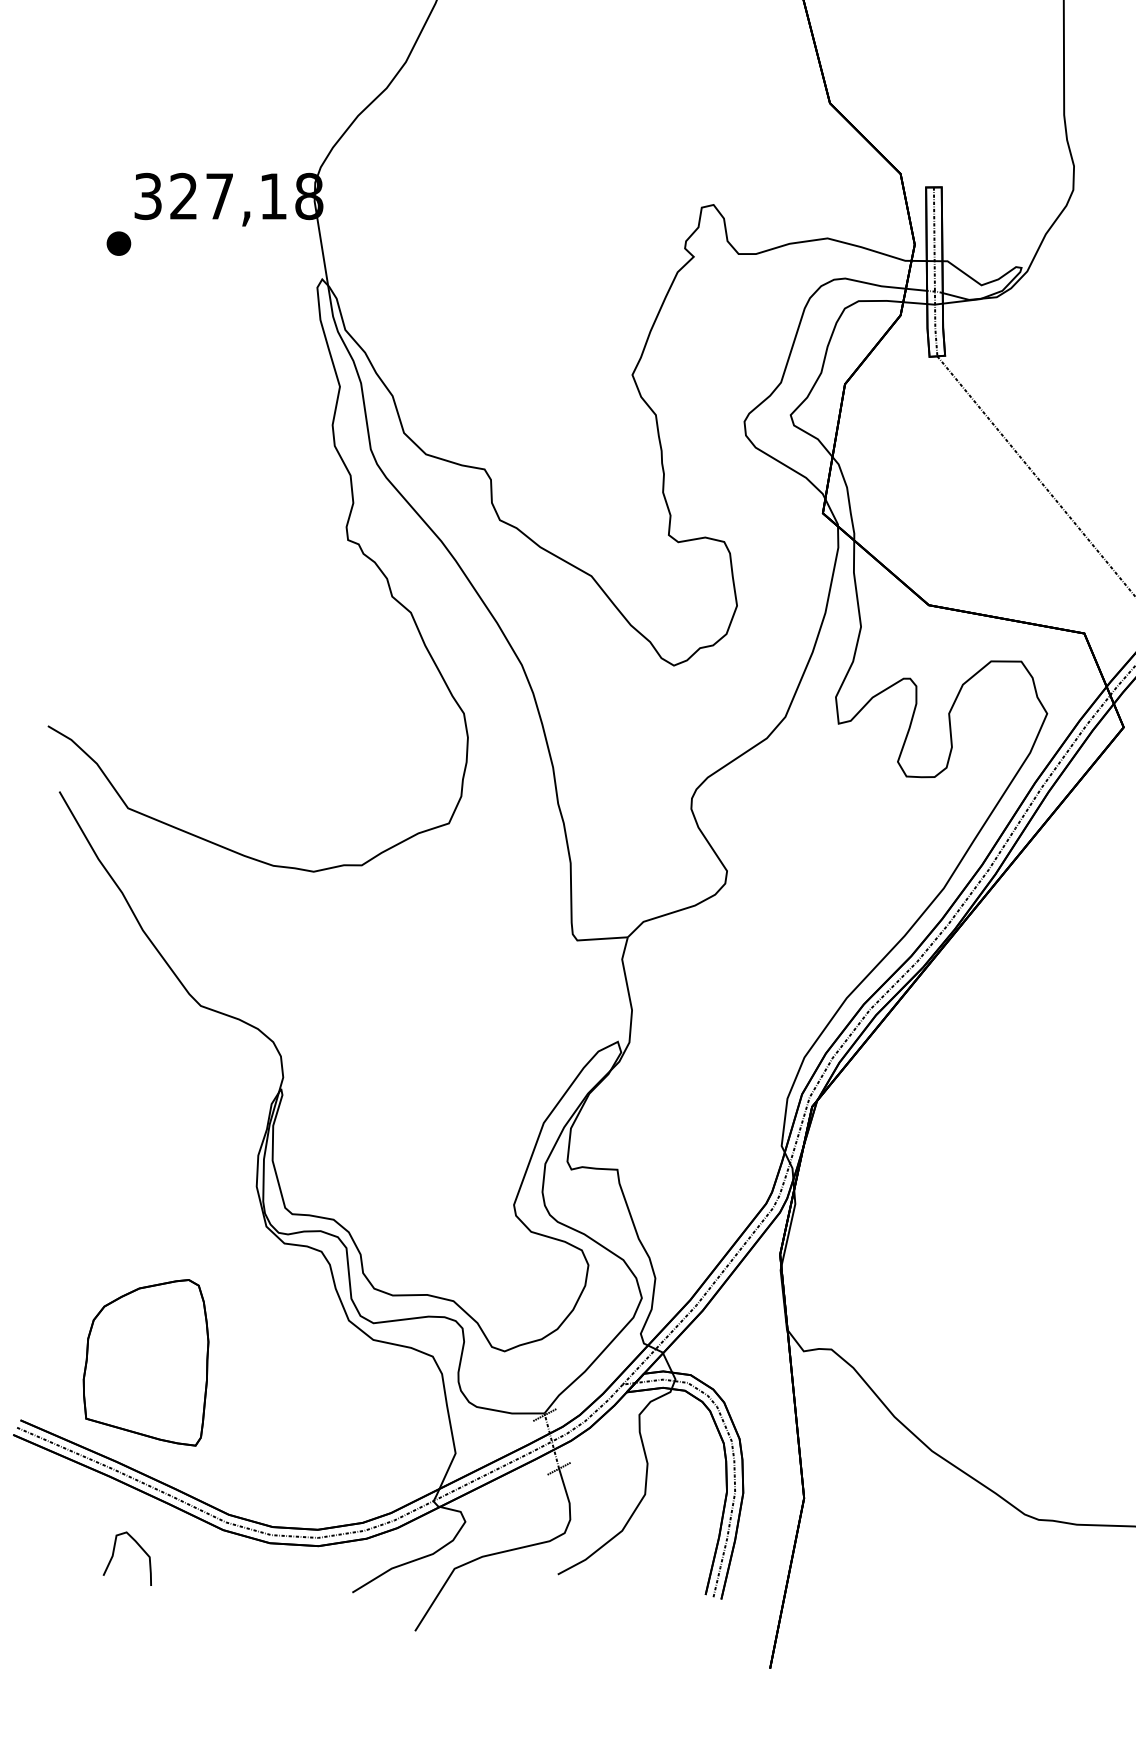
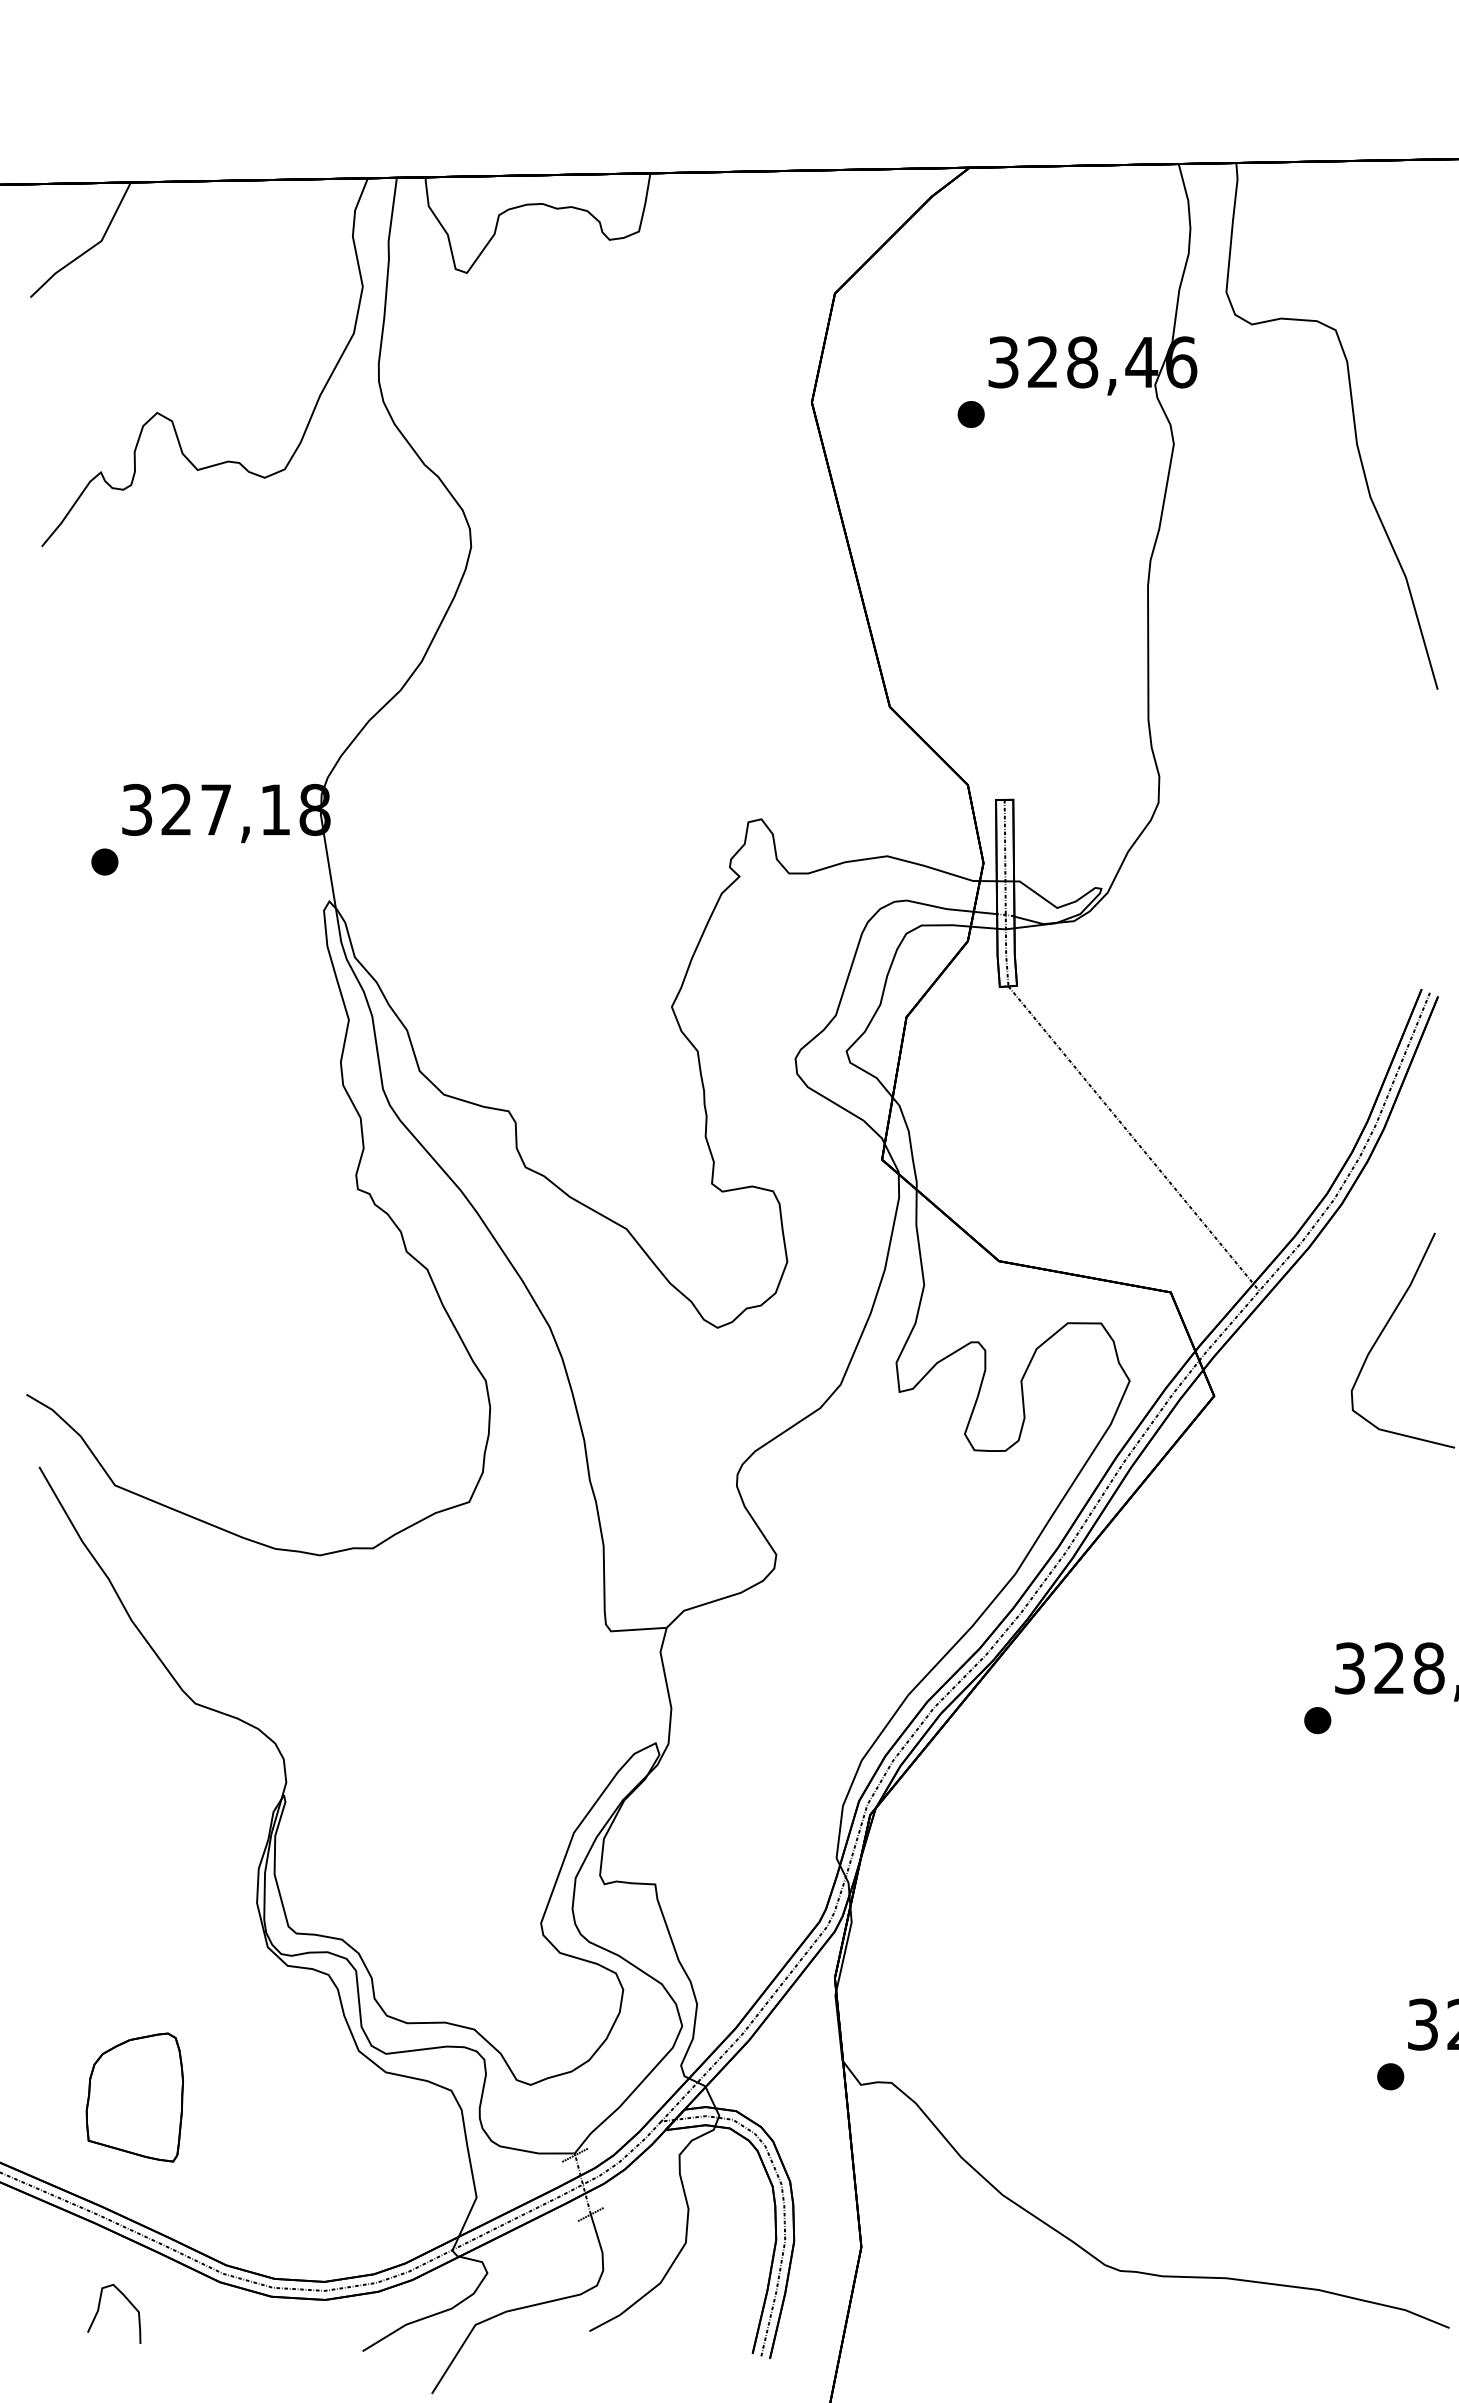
part: (145, 1362) -> (134, 2097), size x0.7

